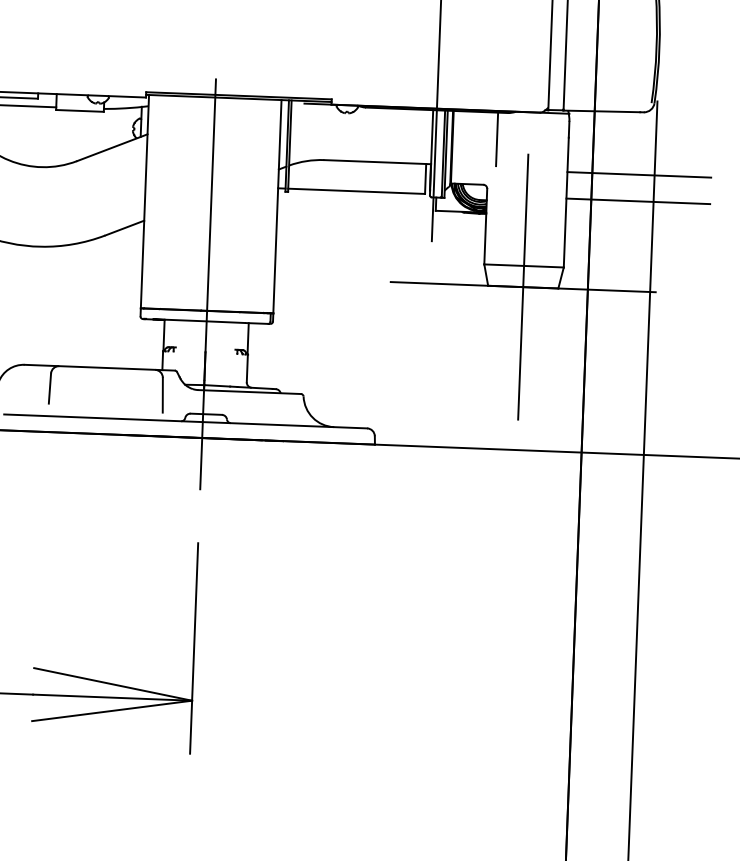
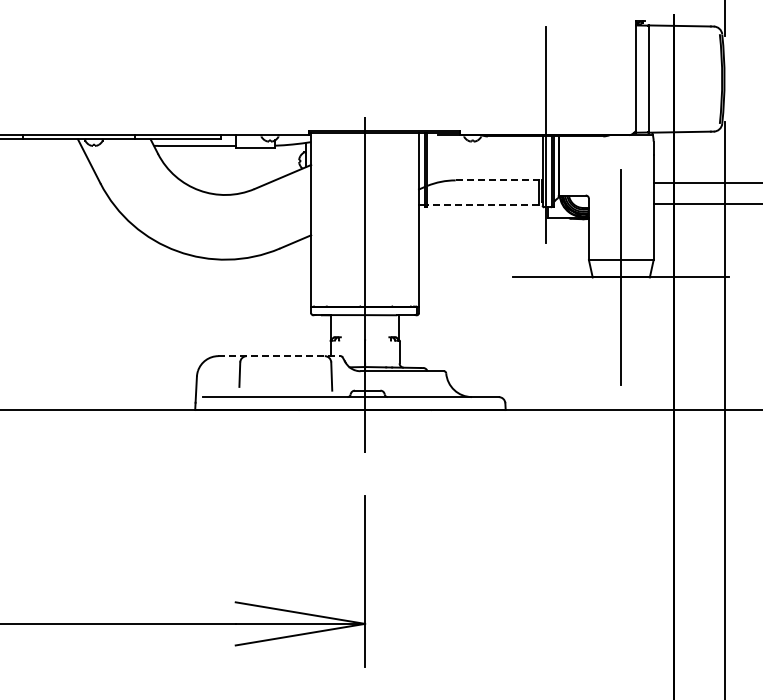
line: (497, 138) -> (595, 157), removed
line: (378, 162) -> (499, 180), solid -> dashed
line: (356, 190) -> (482, 204), solid -> dashed
line: (100, 368) -> (280, 356), solid -> dashed

